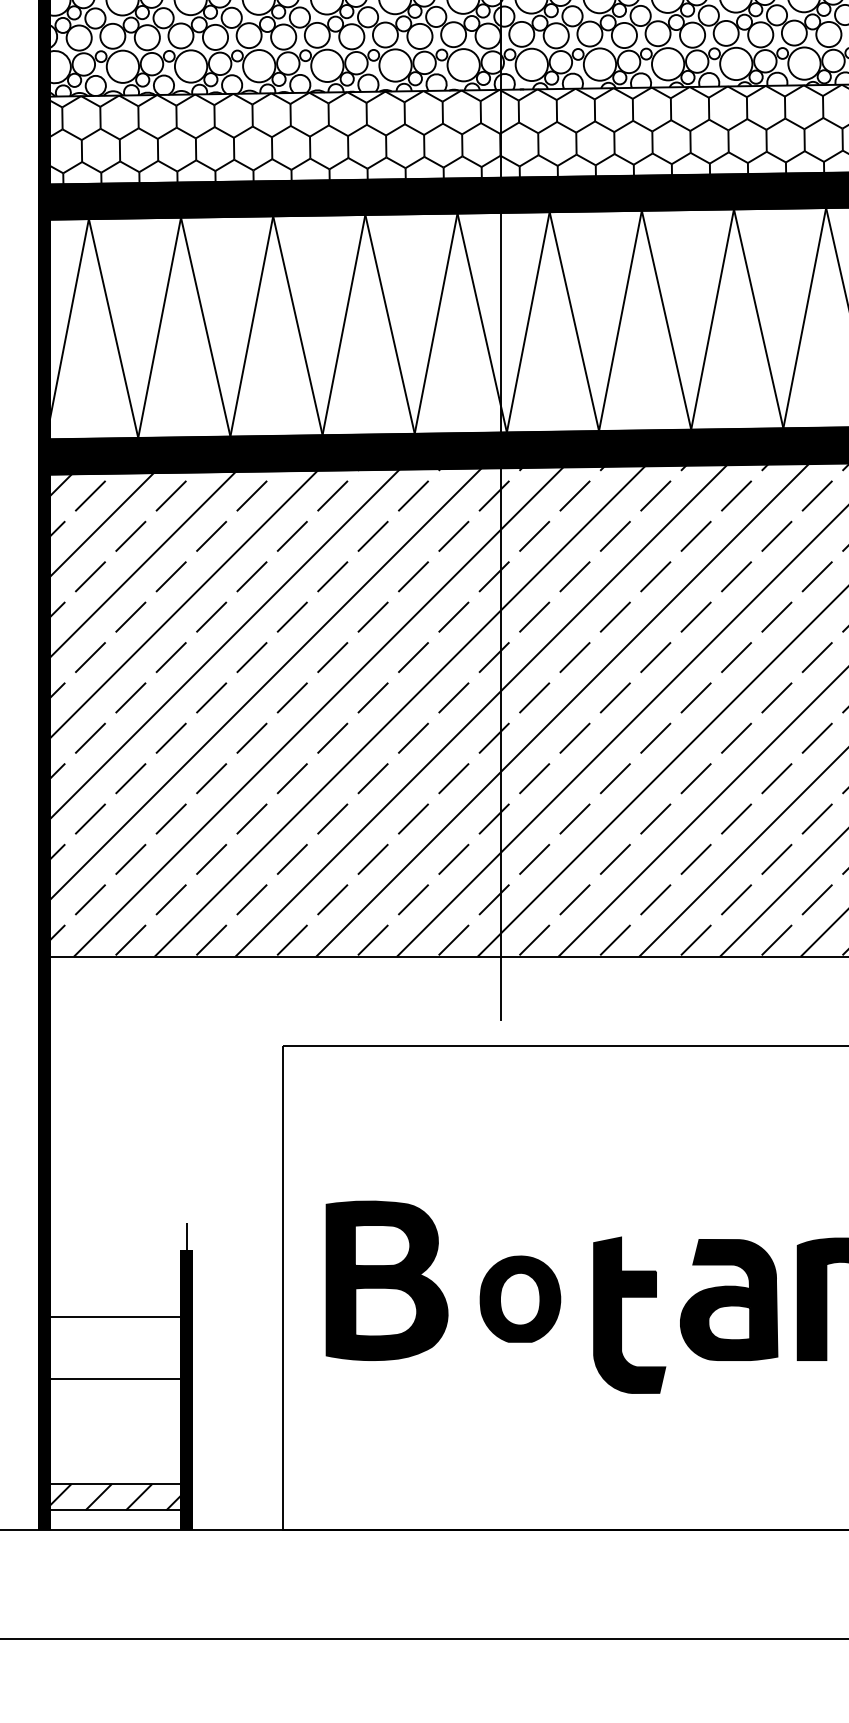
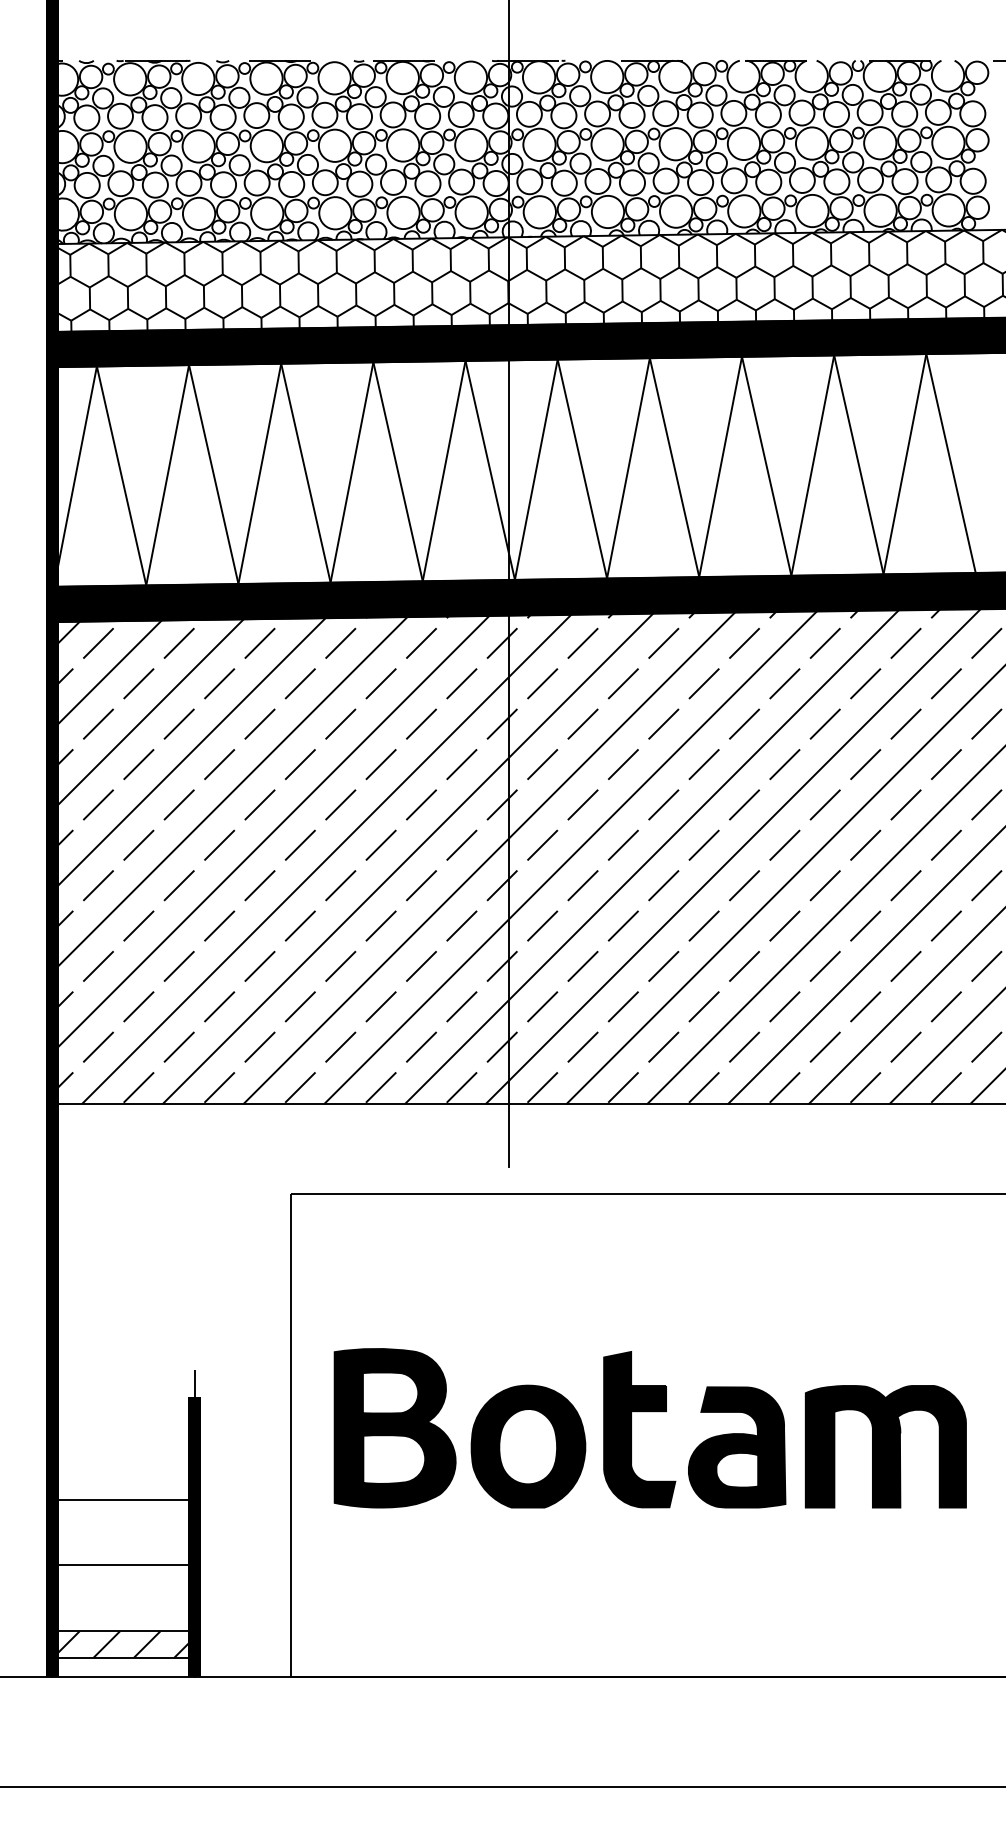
part: (520, 1299) -> (528, 1446), size x1.43
part: (621, 1315) -> (631, 1429), moved
line: (114, 1317) -> (122, 1499), moved
line: (114, 1379) -> (122, 1565), moved

